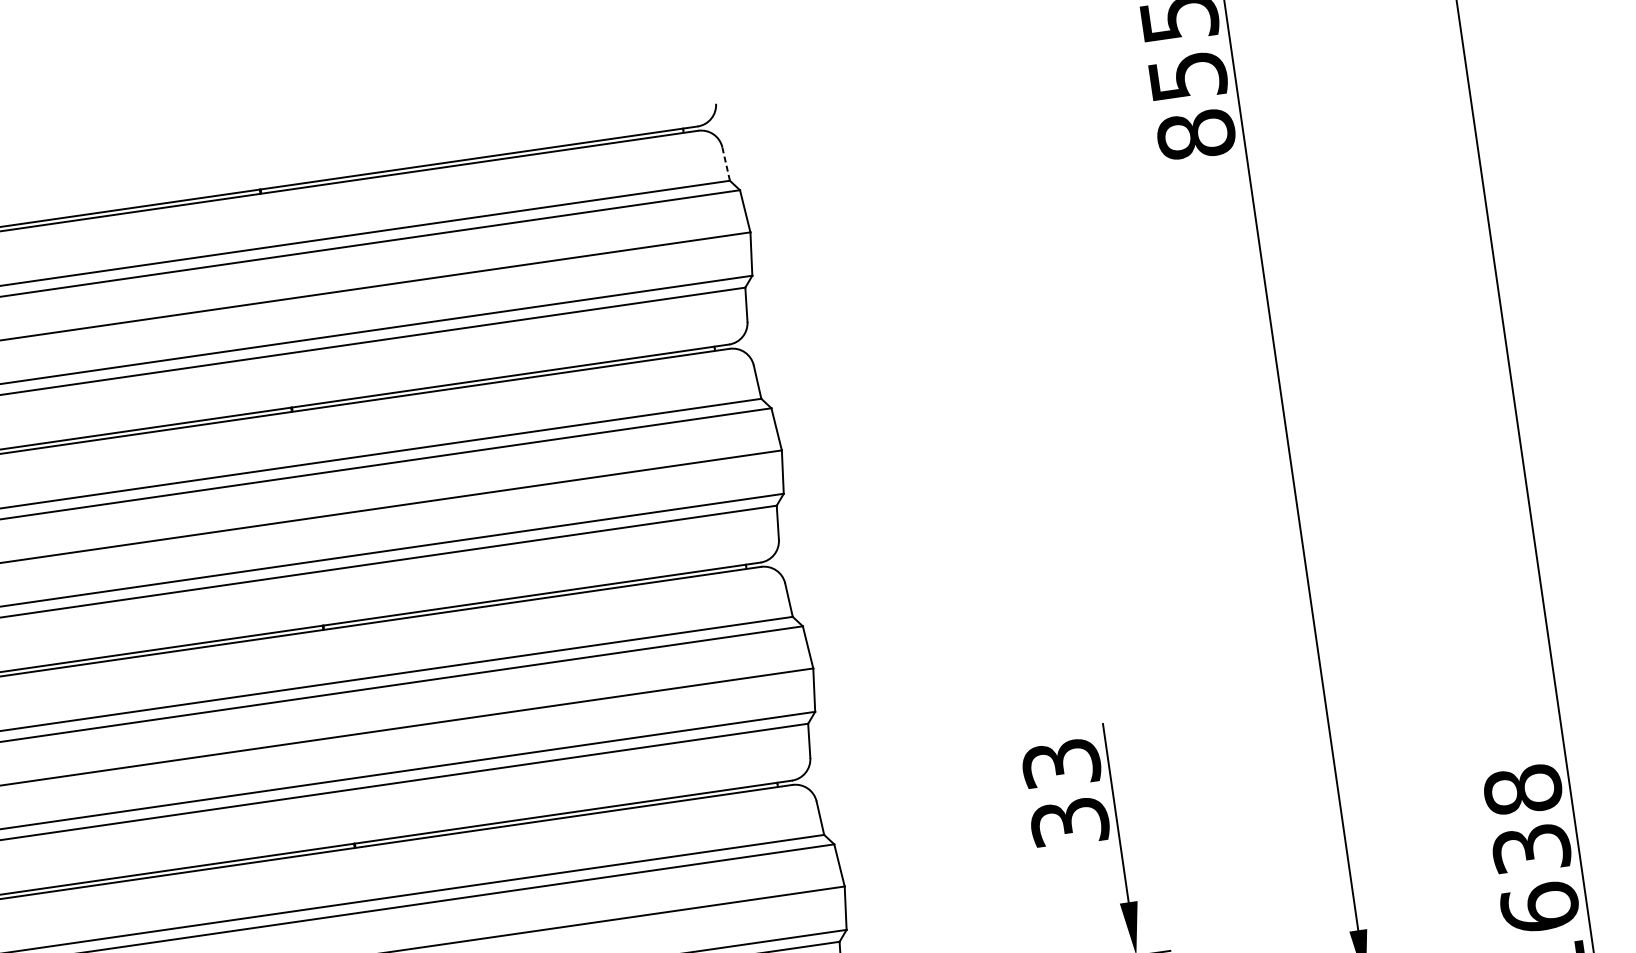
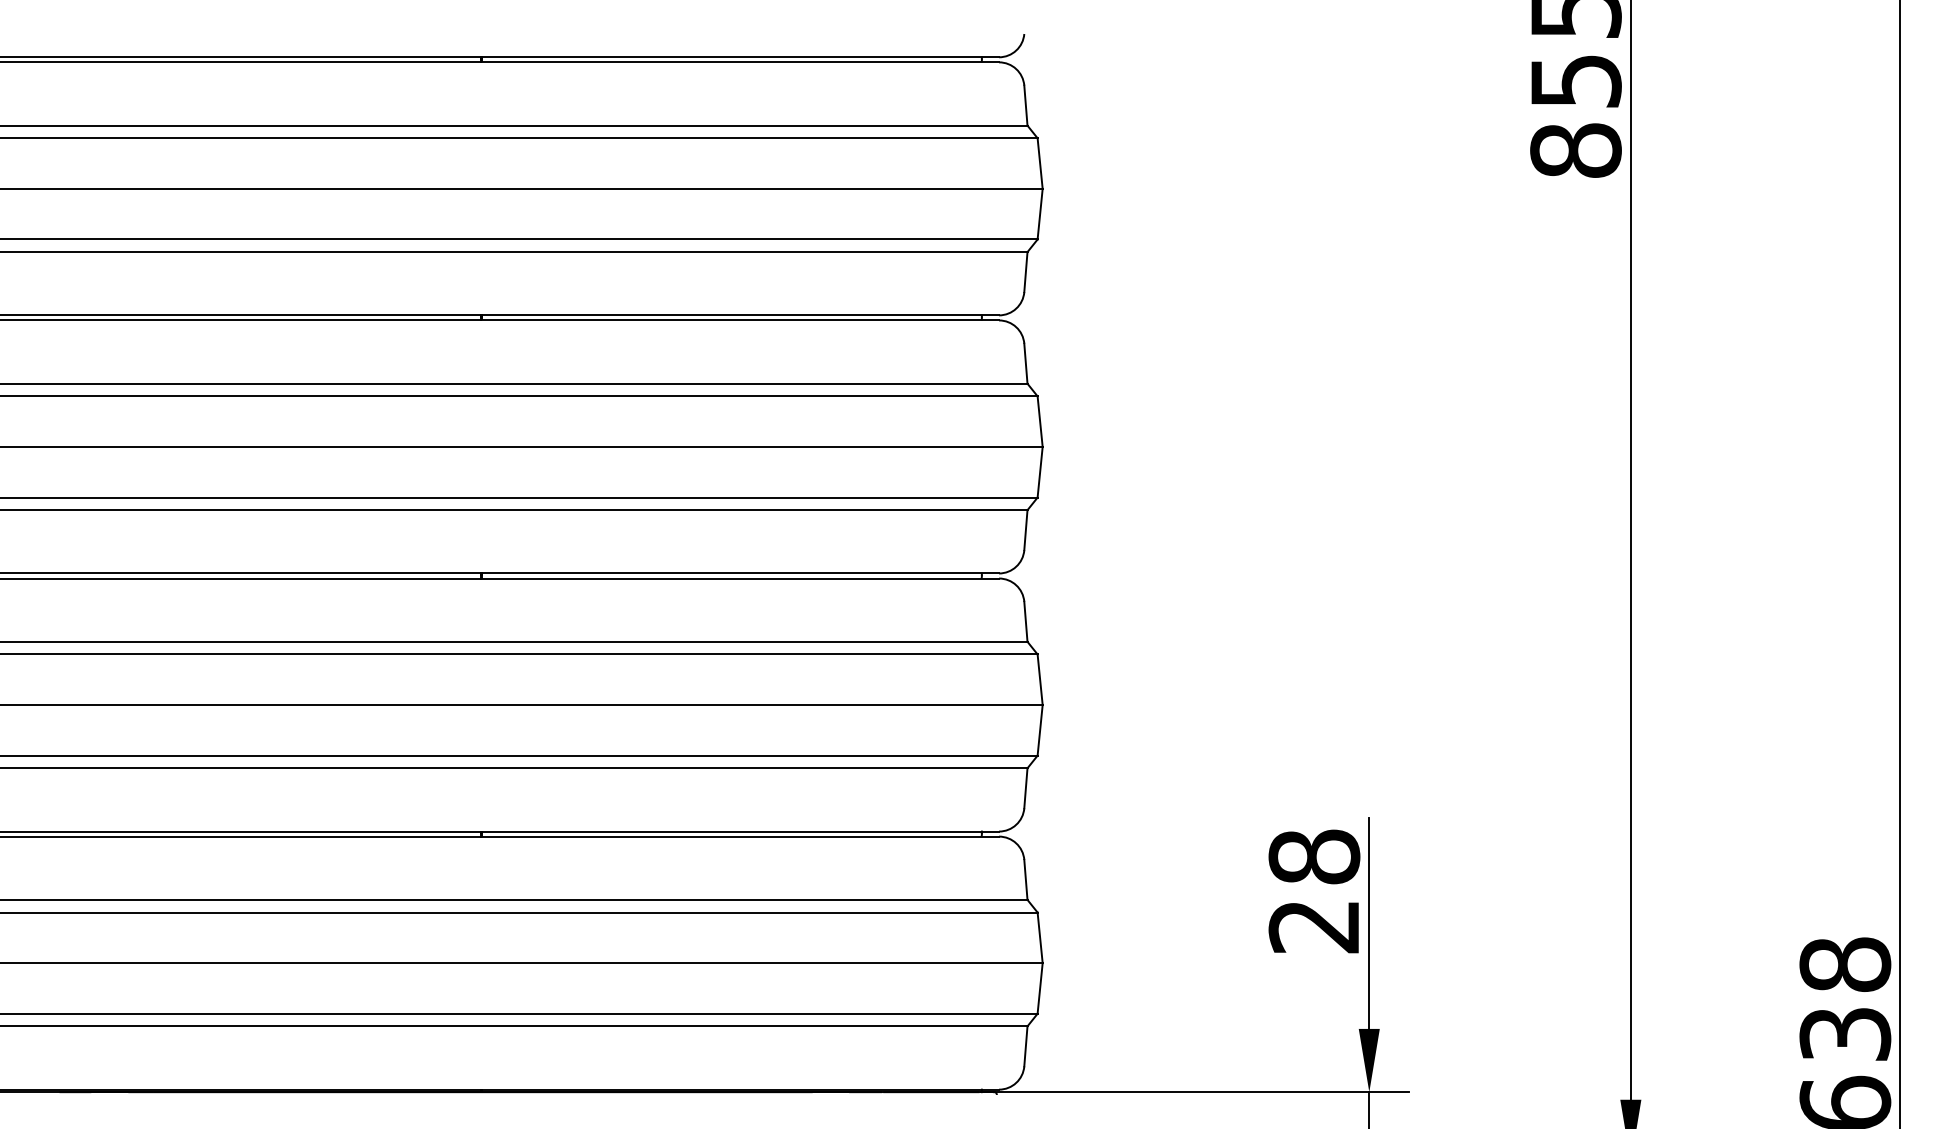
line: (725, 164) -> (1025, 105), dashed -> solid
text: (1065, 792) -> (1314, 891), 33 -> 28

